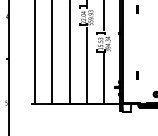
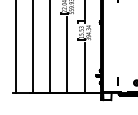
part: (137, 75) -> (117, 81), moved

